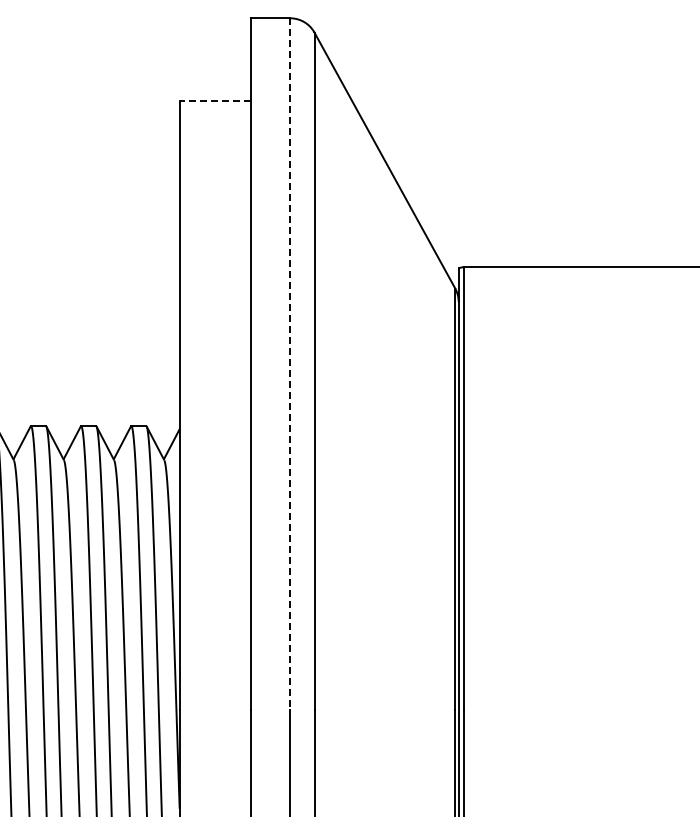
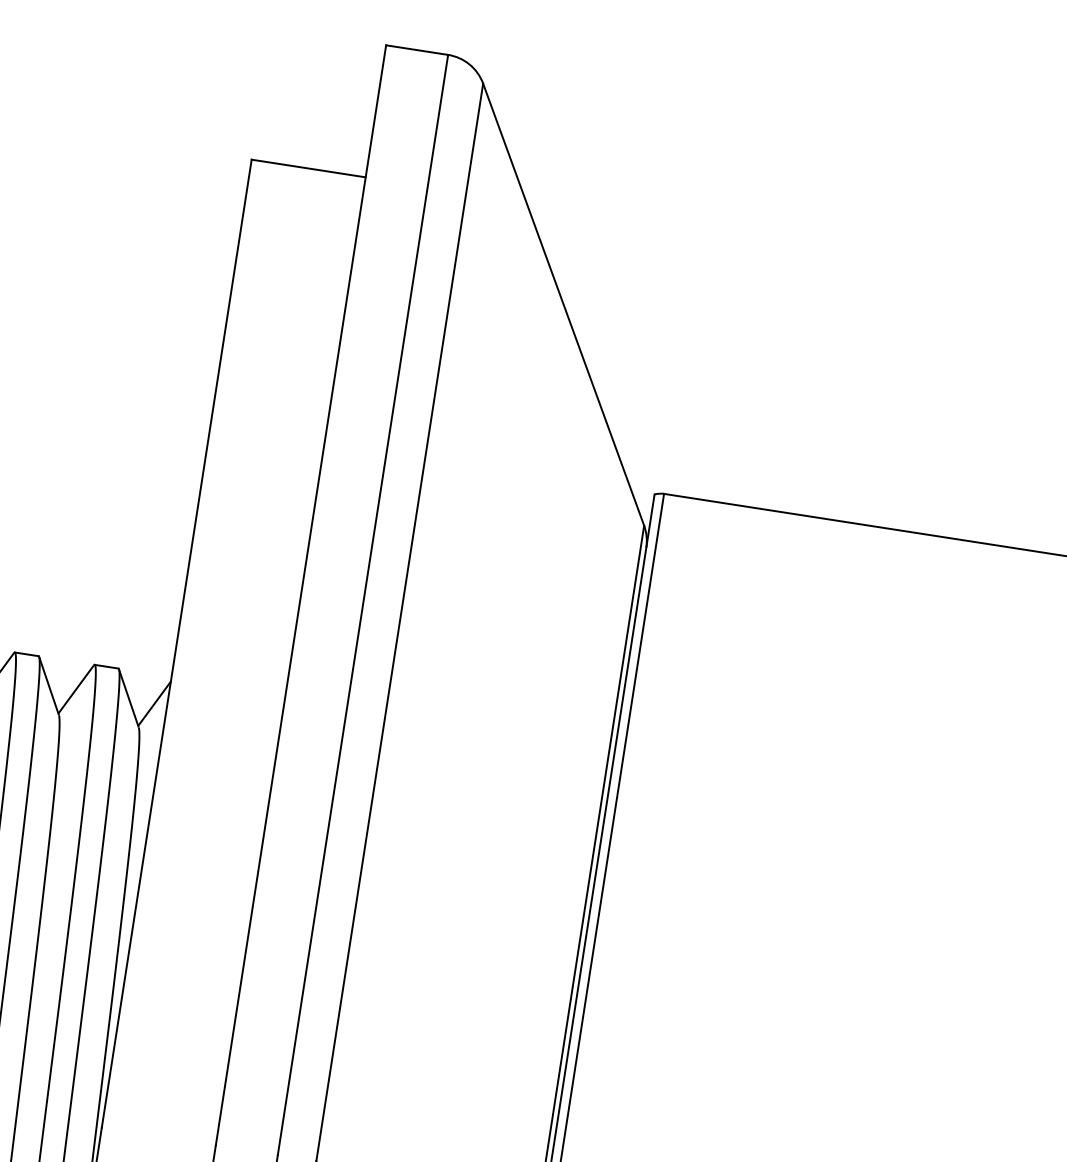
line: (215, 101) -> (308, 168), dashed -> solid
line: (290, 363) -> (363, 604), dashed -> solid

